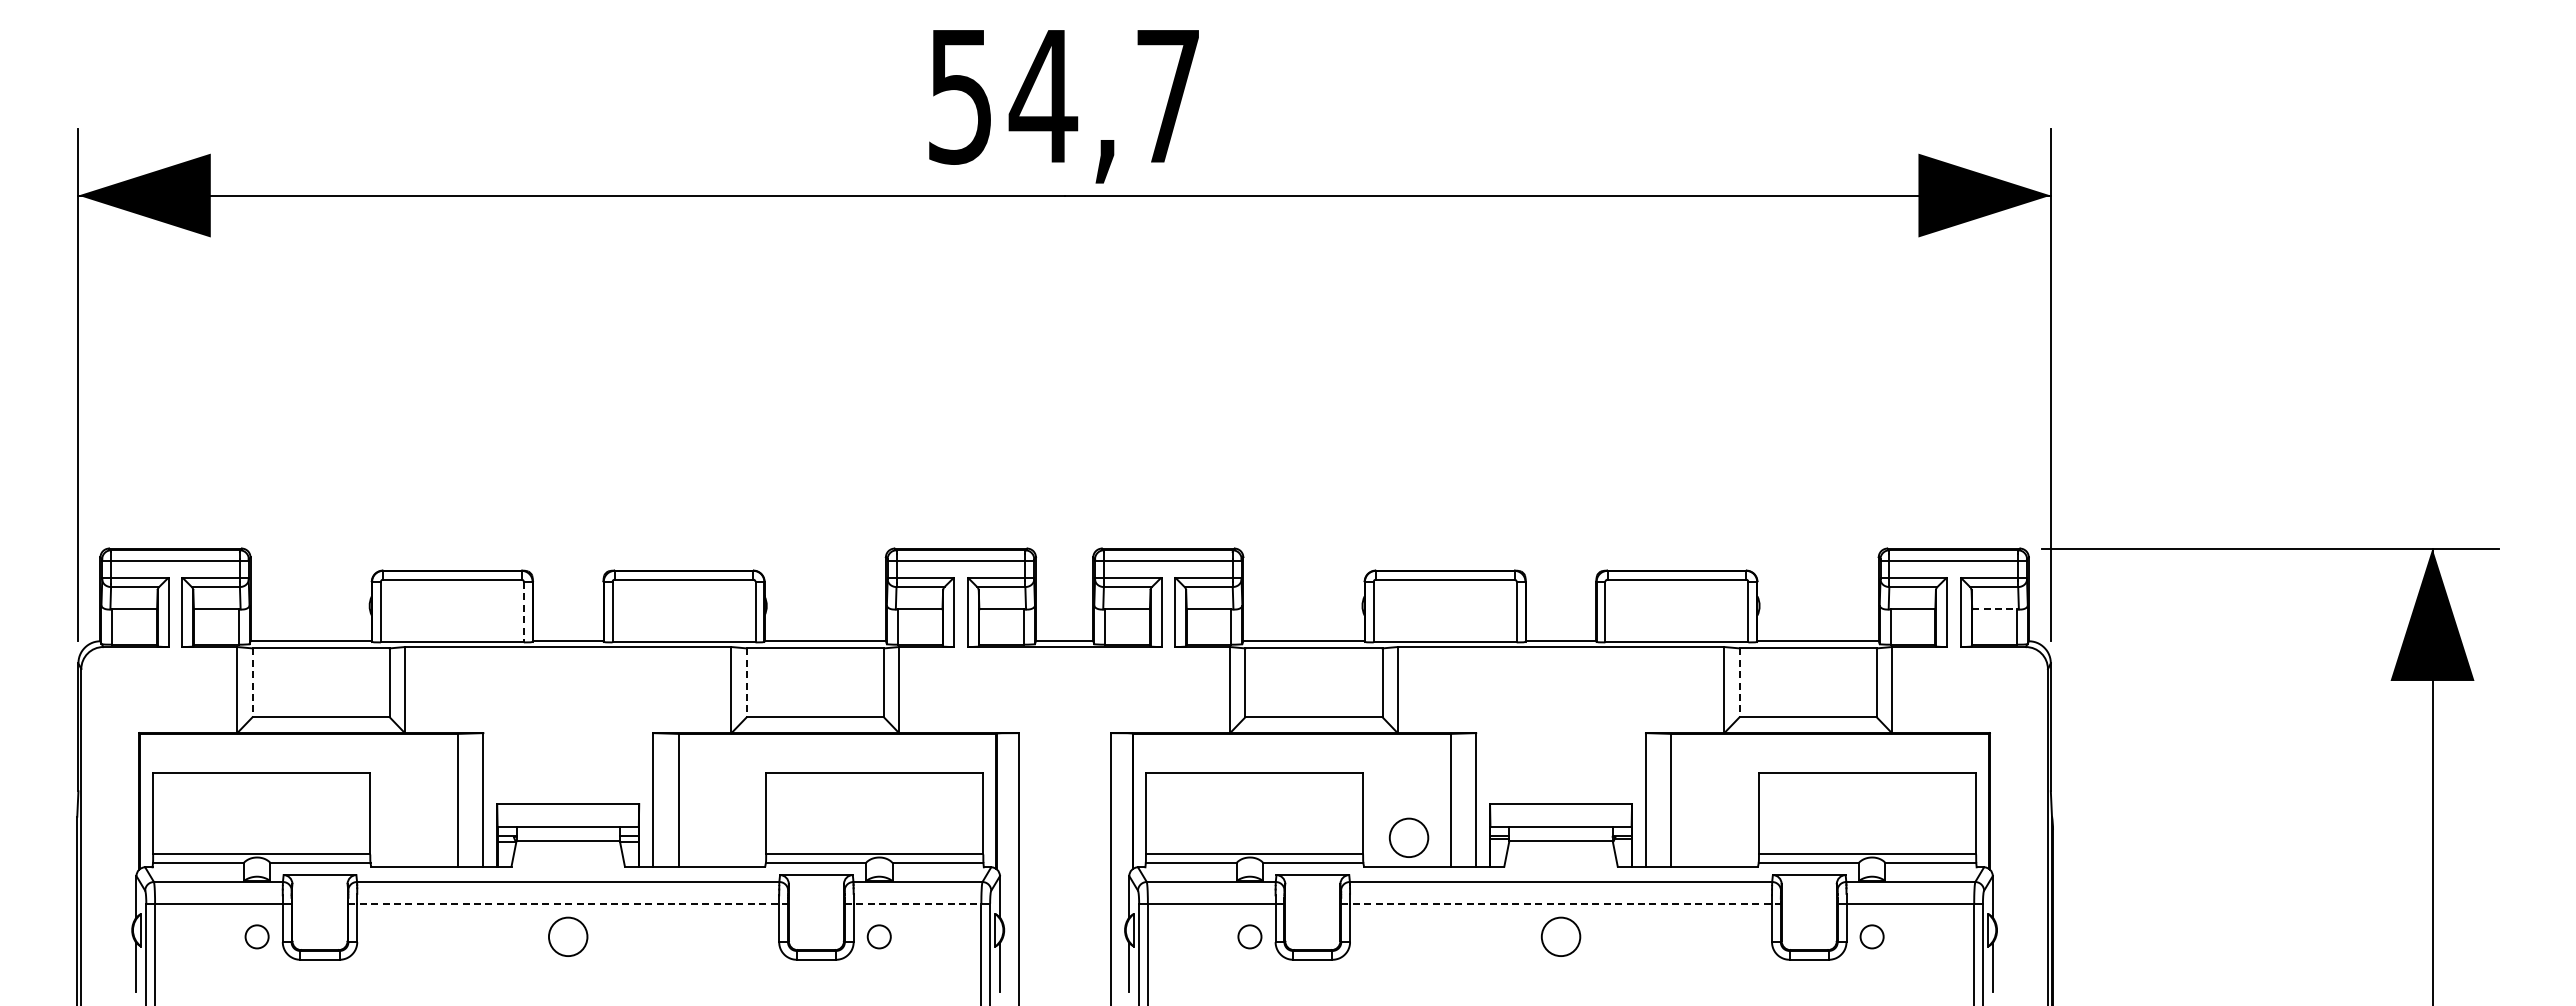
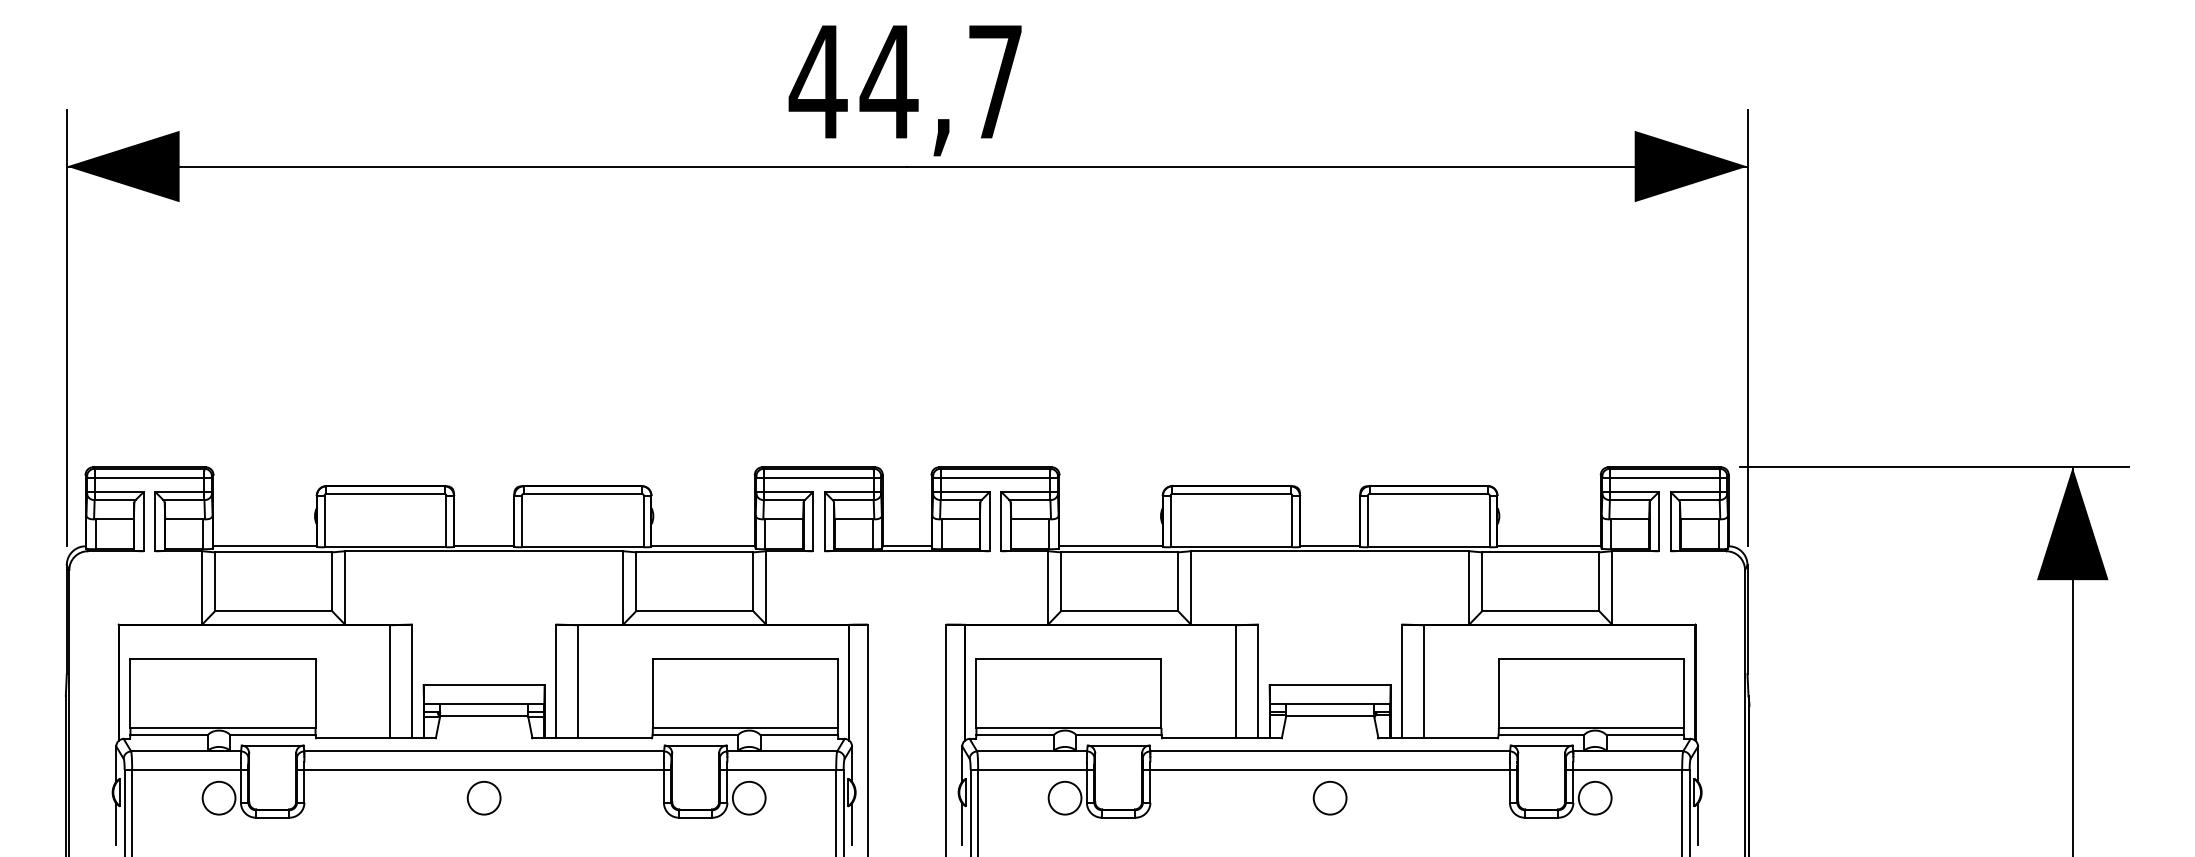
text: (959, 97) -> (817, 82), 54,7 -> 44,7
line: (1994, 609) -> (1699, 519), dashed -> solid
line: (523, 612) -> (446, 521), dashed -> solid
line: (252, 683) -> (215, 582), dashed -> solid
line: (746, 683) -> (636, 582), dashed -> solid
line: (1739, 683) -> (1482, 582), dashed -> solid
circle: (1408, 837) -> (1200, 713), removed
line: (568, 903) -> (484, 769), dashed -> solid
line: (917, 903) -> (781, 769), dashed -> solid
line: (1561, 903) -> (1330, 769), dashed -> solid
circle: (256, 936) -> (218, 797), size x1.67
circle: (879, 936) -> (749, 797), size x1.67
circle: (1249, 936) -> (1064, 797), size x1.67
circle: (1871, 936) -> (1594, 797), size x1.67

